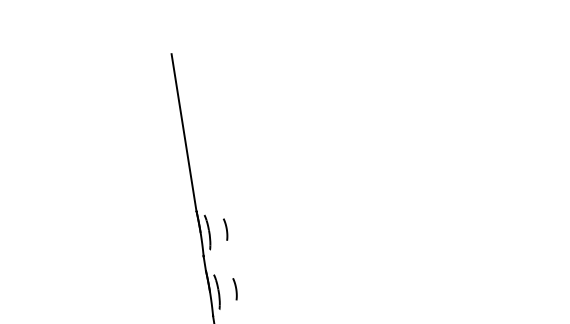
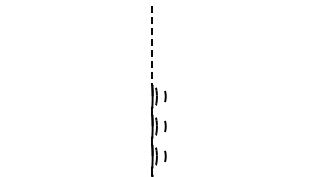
line: (184, 133) -> (152, 46), solid -> dashed

